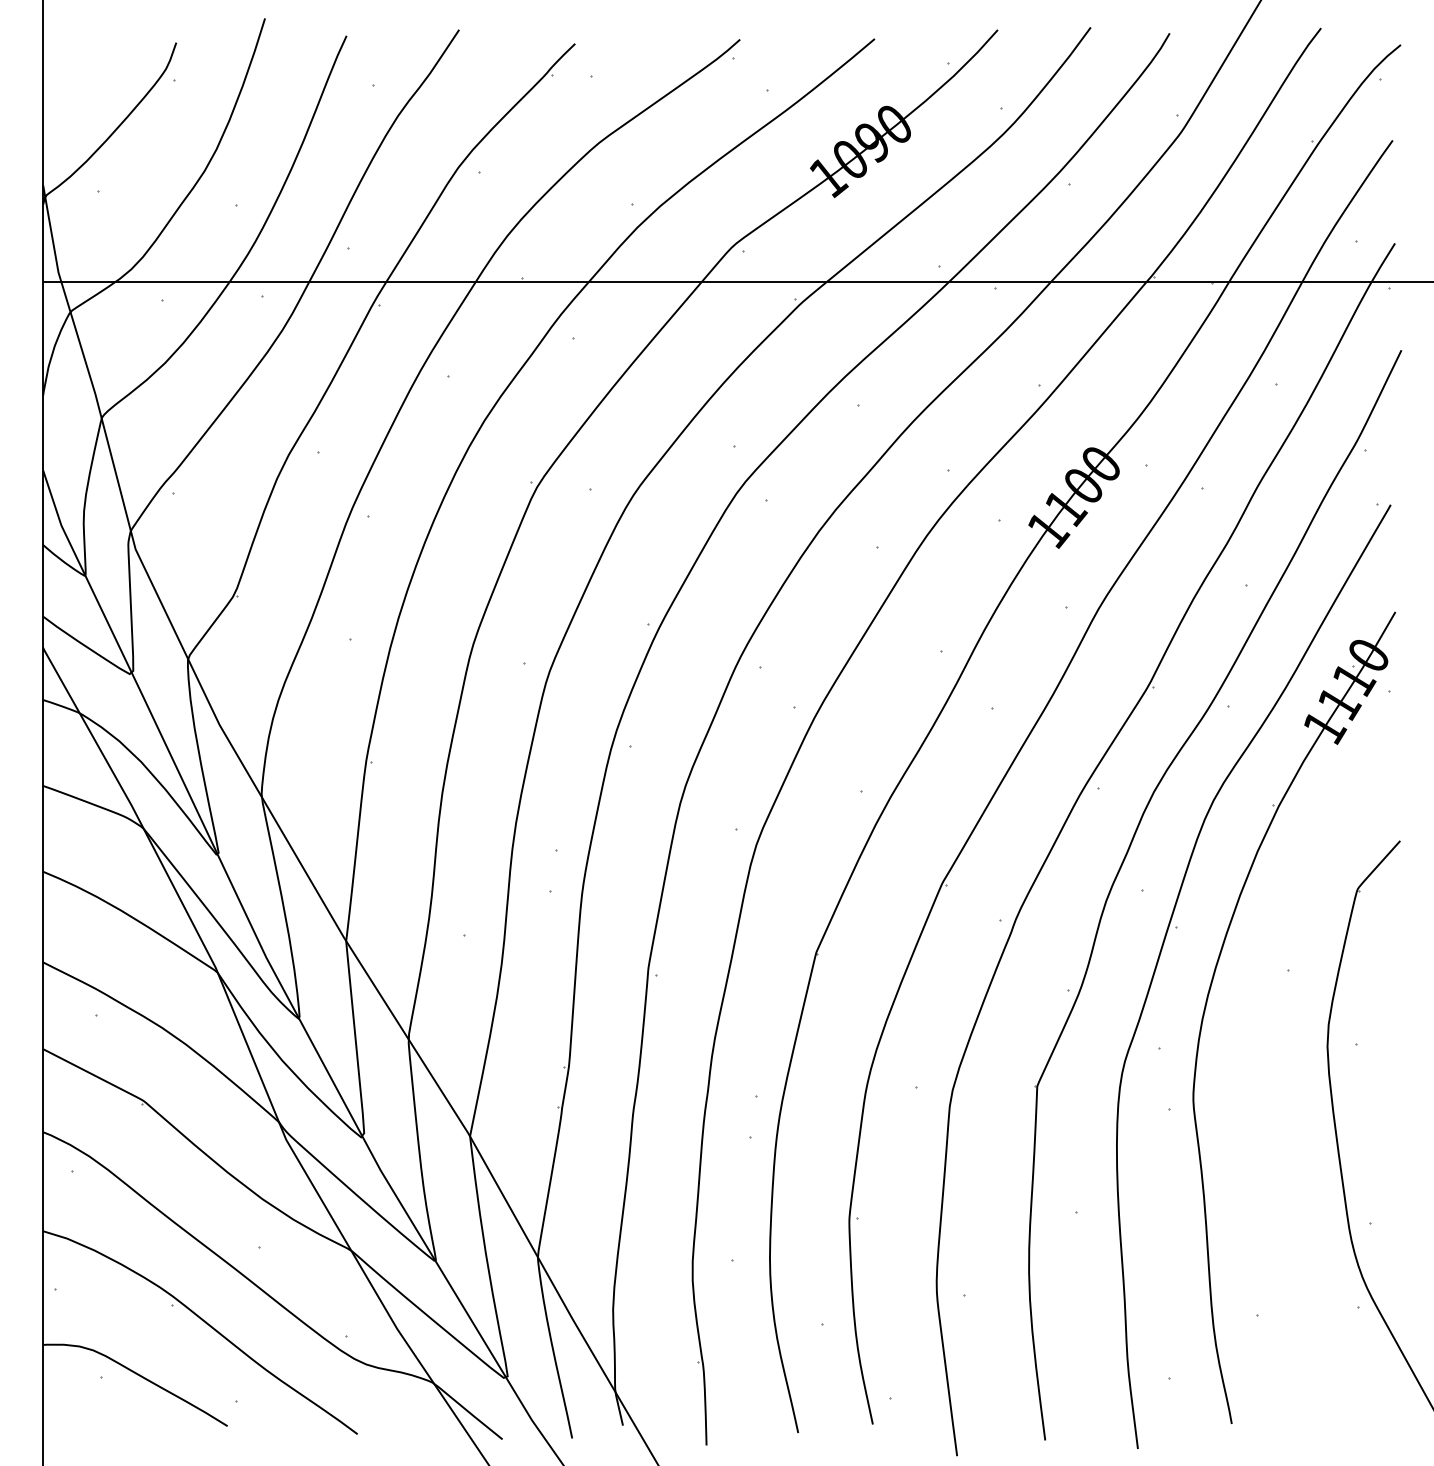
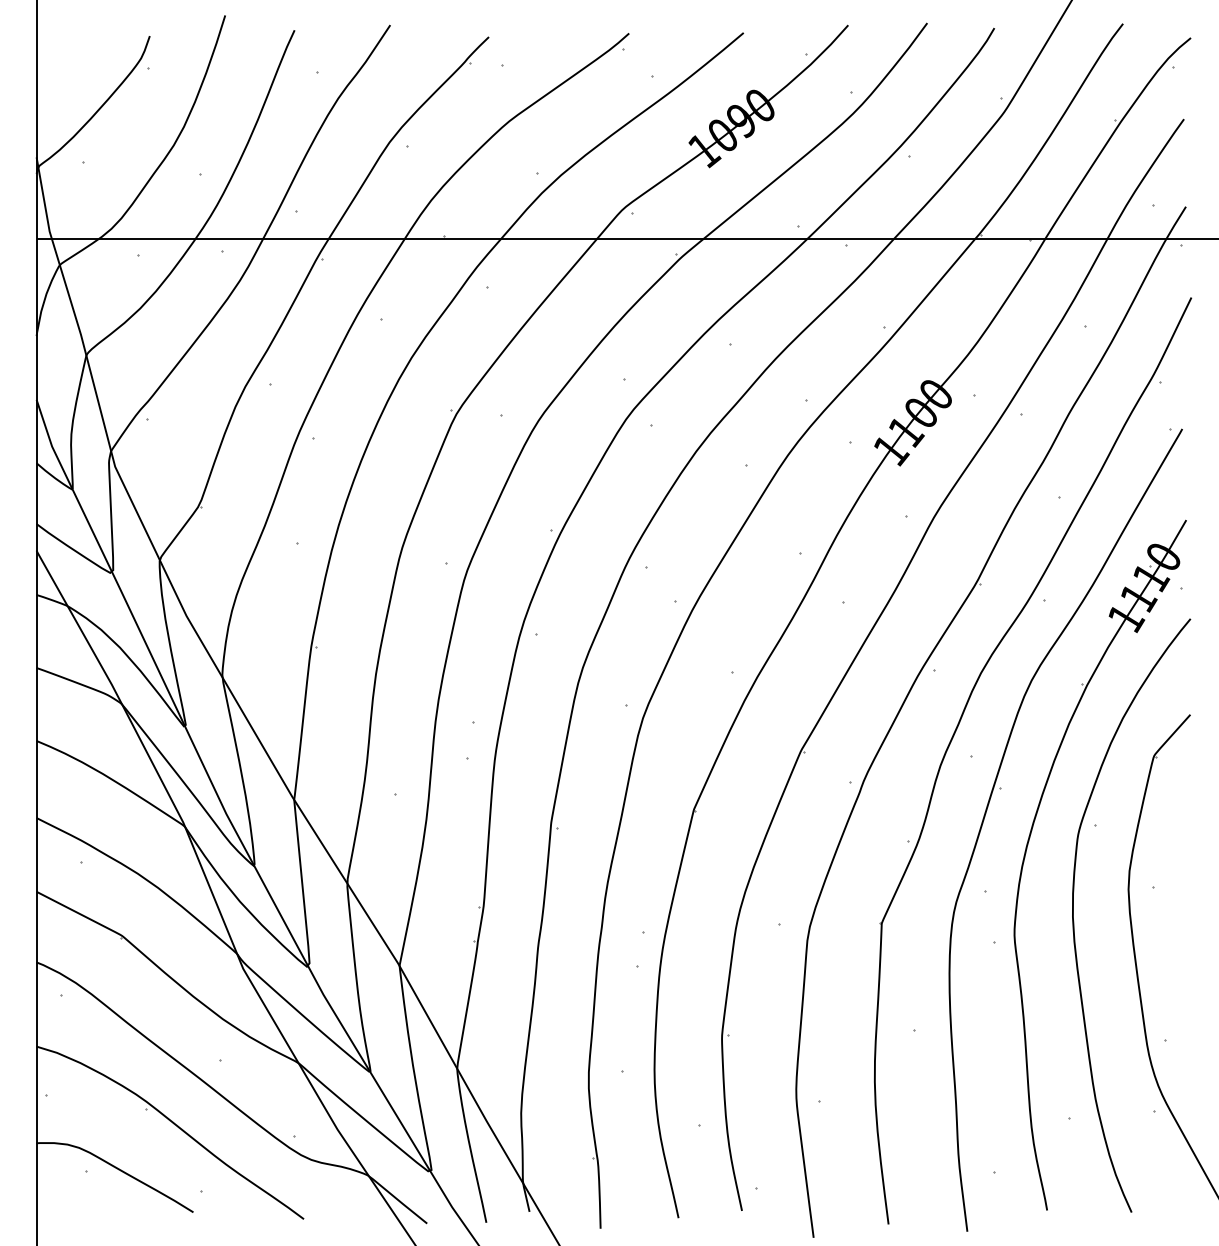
curve: (1263, 1080) -> (1074, 918), added

